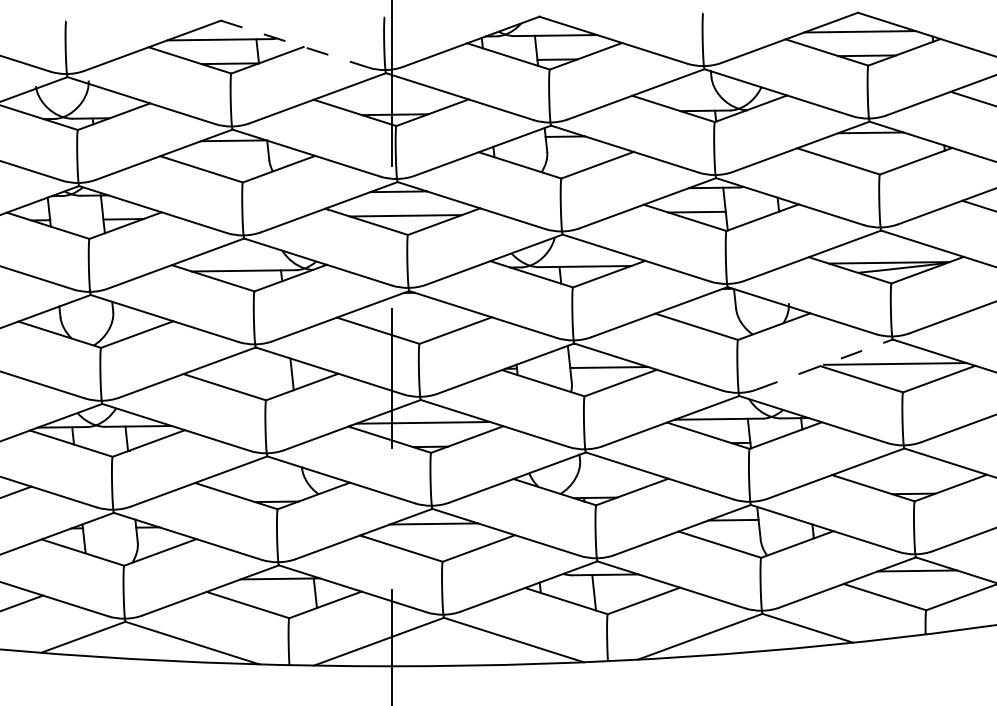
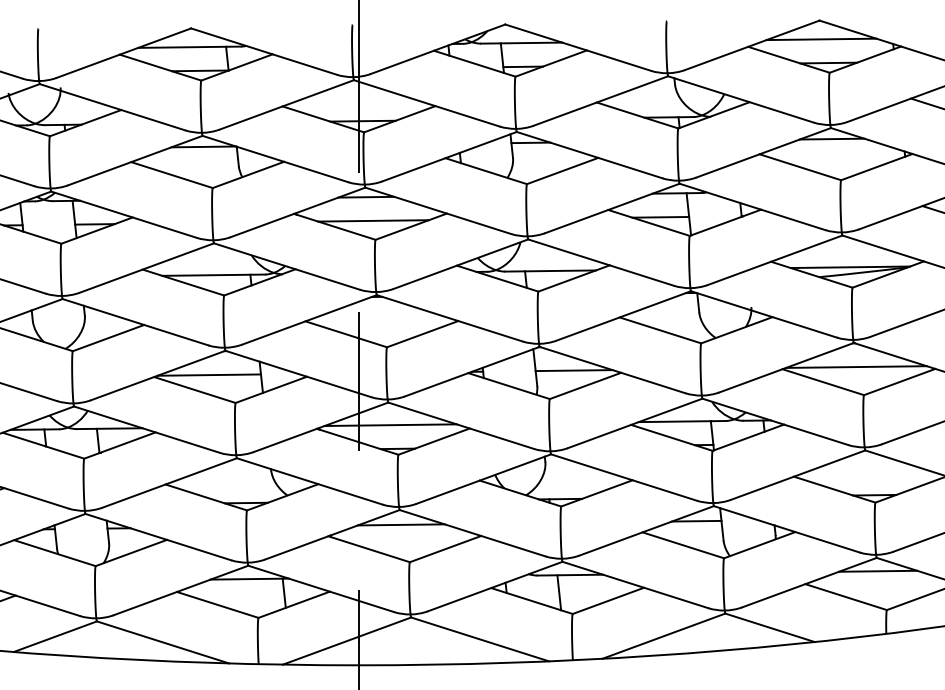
line: (294, 44) -> (263, 51), dashed -> solid
line: (824, 364) -> (786, 367), dashed -> solid
line: (239, 371) -> (209, 374), added

